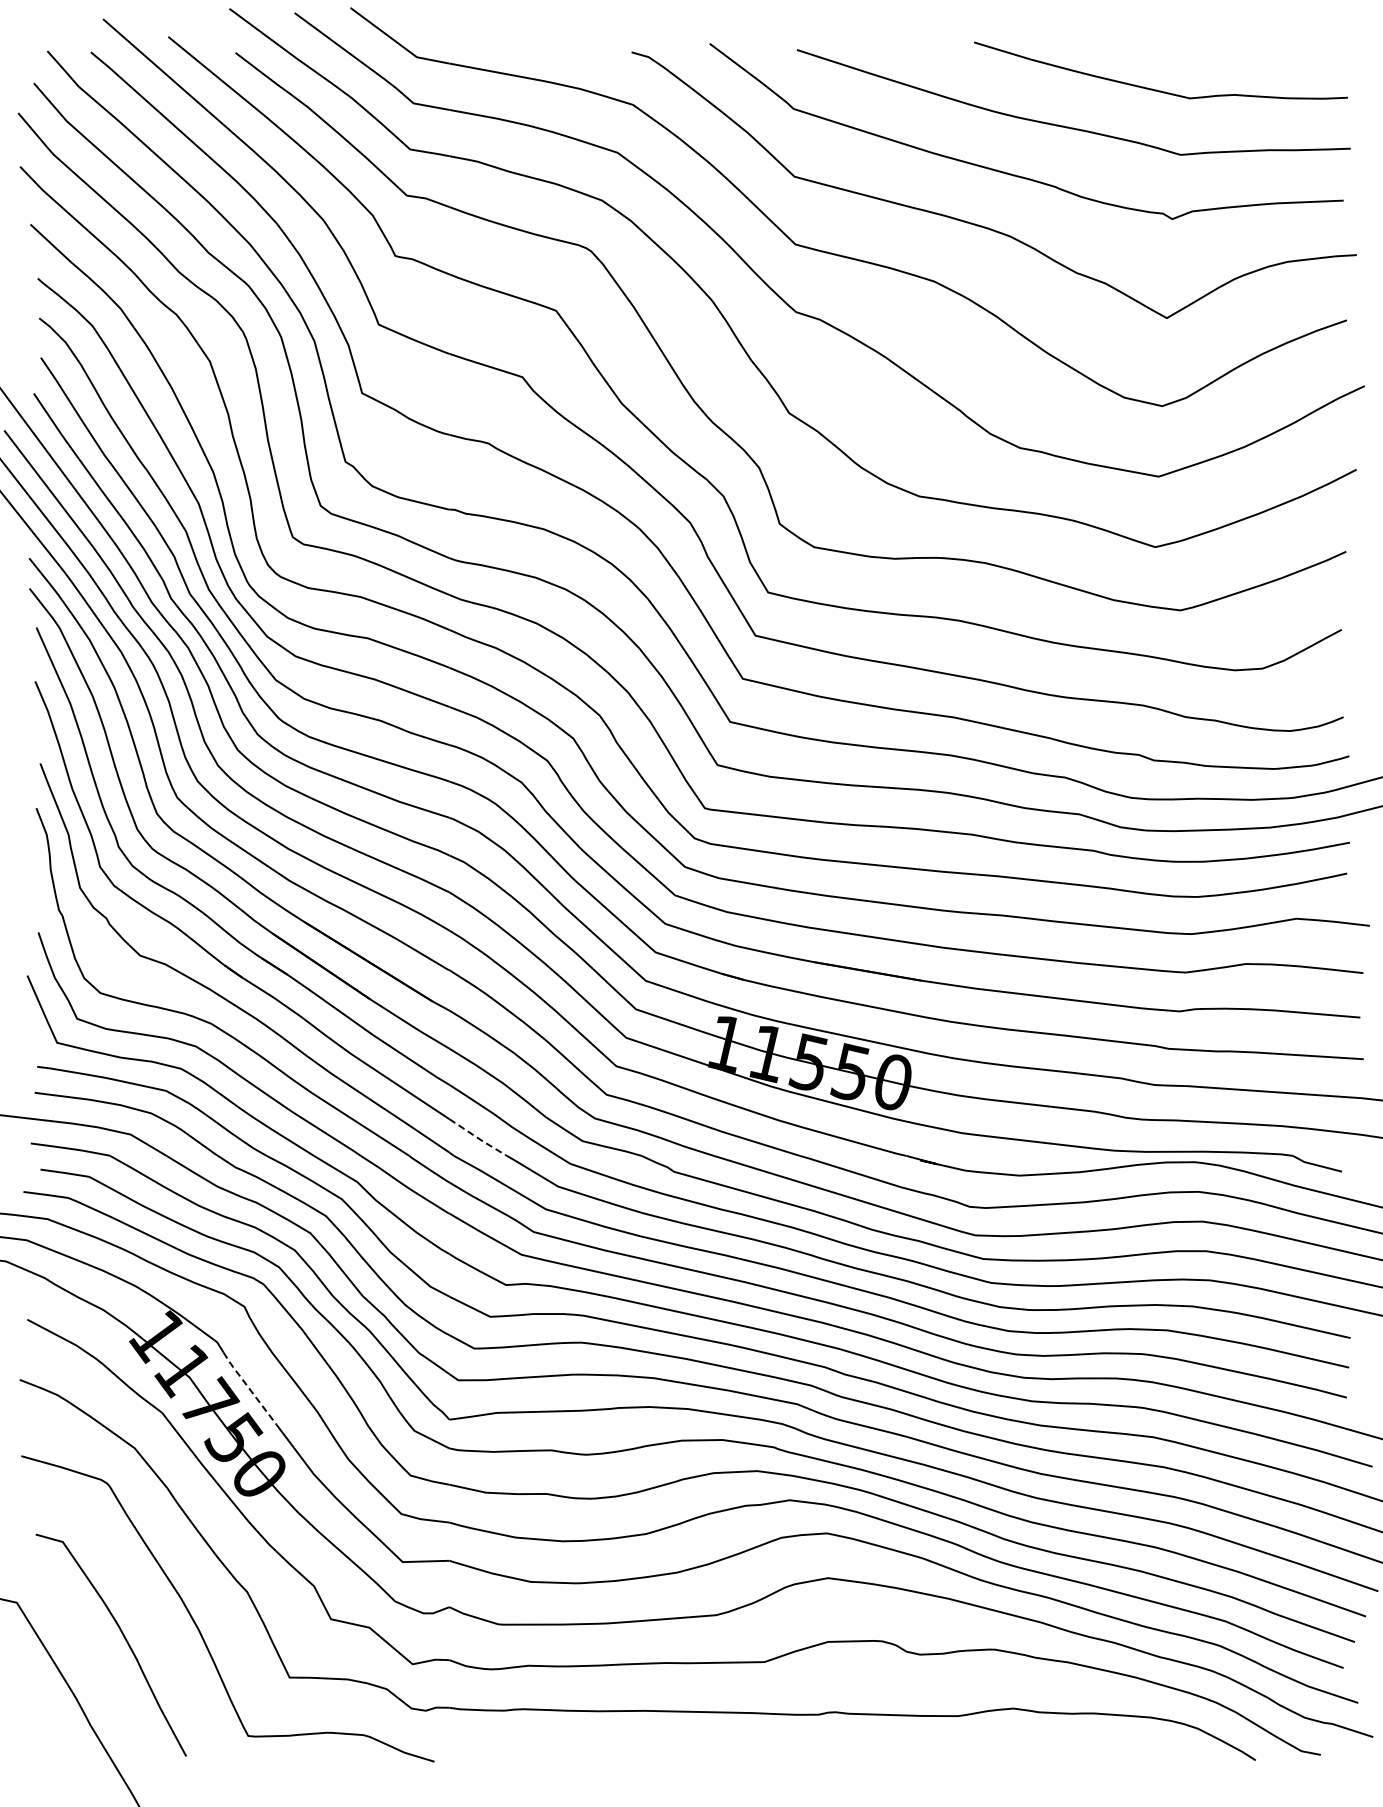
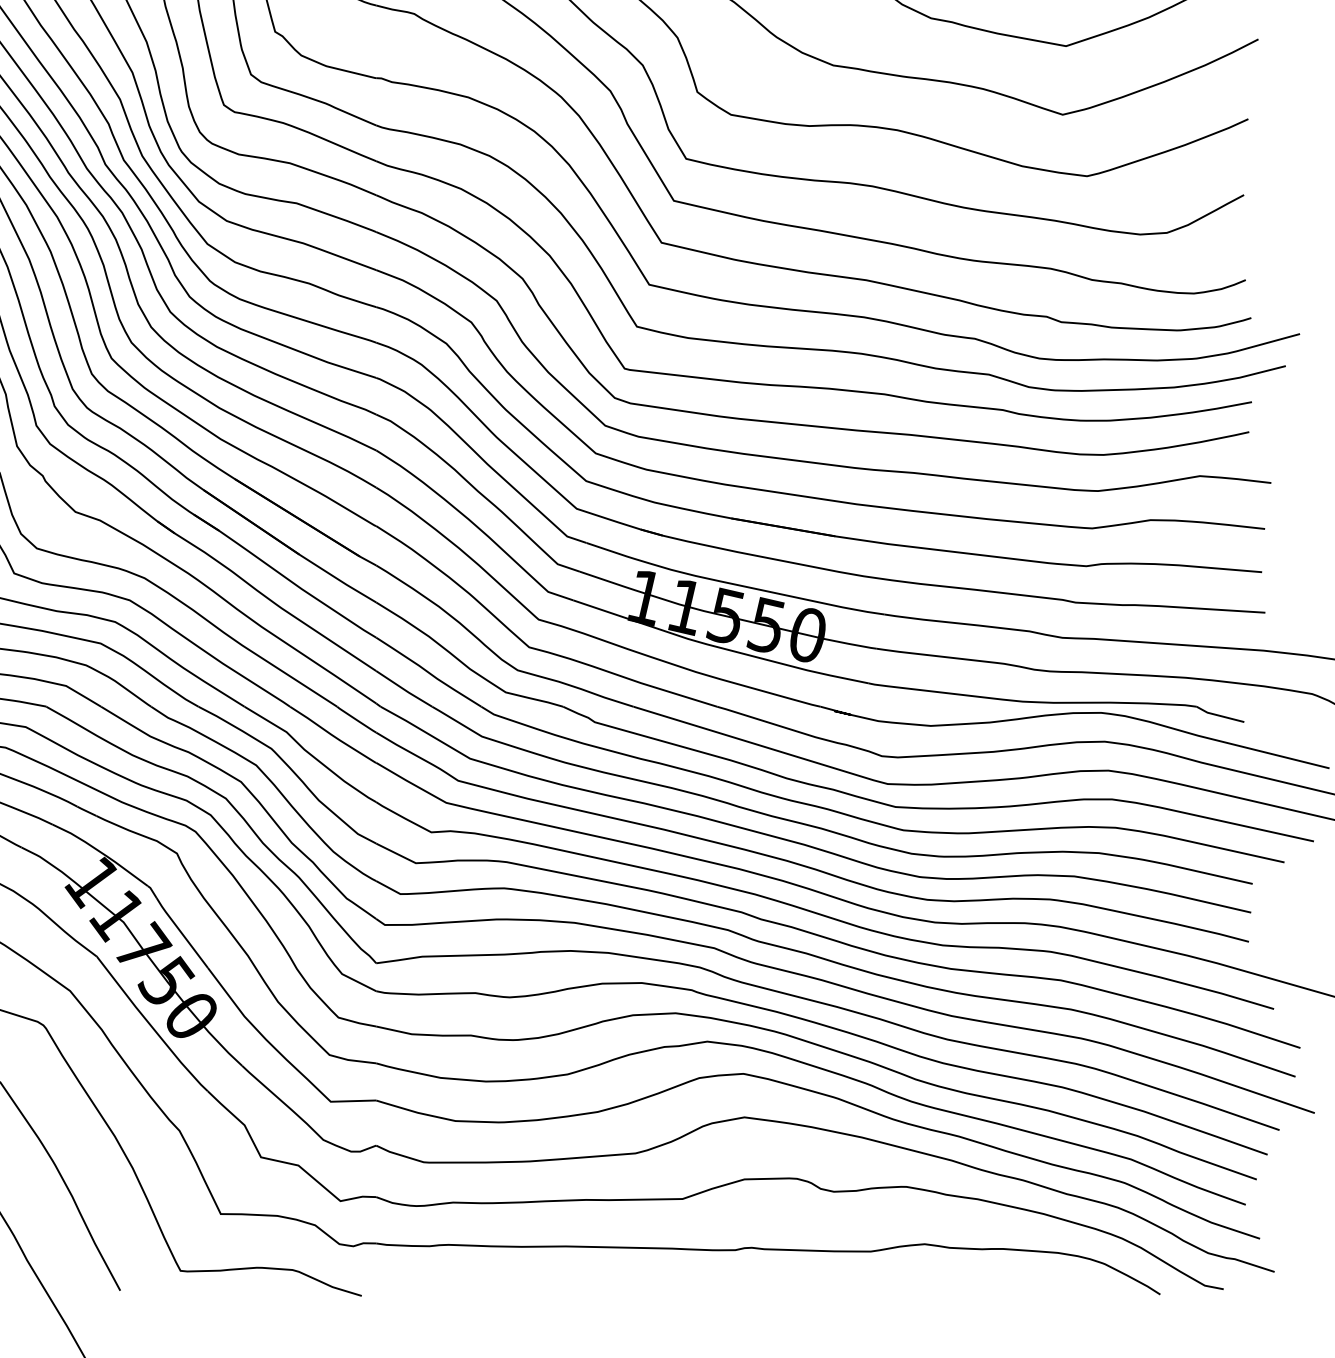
line: (478, 1138) -> (404, 689), dashed -> solid
line: (248, 1387) -> (180, 931), dashed -> solid

